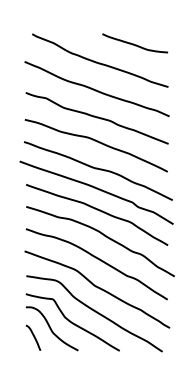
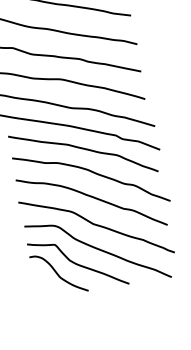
curve: (33, 337) -> (42, 285), removed

